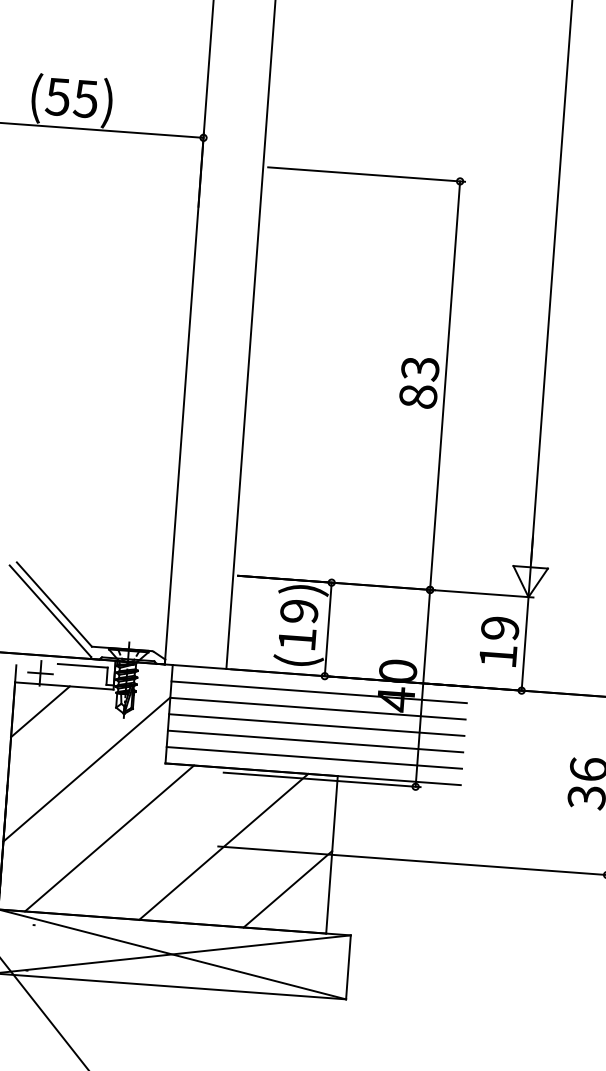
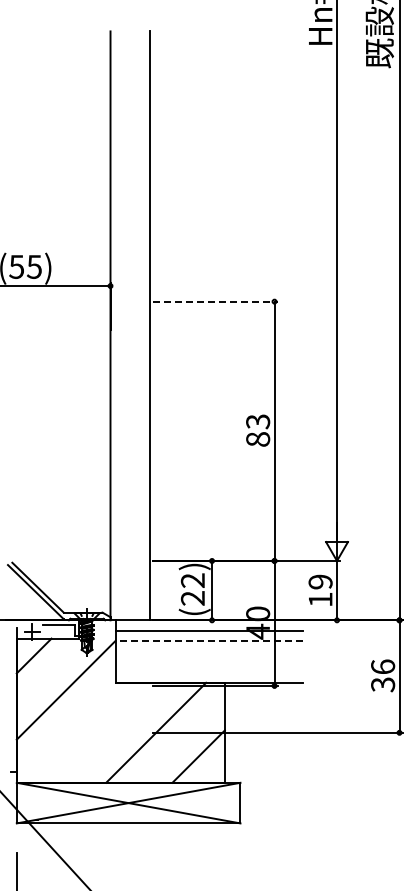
line: (367, 174) -> (215, 301), solid -> dashed
text: (297, 625) -> (192, 589), (19) -> (22)
line: (318, 709) -> (209, 641), solid -> dashed
line: (315, 724) -> (208, 651), removed
line: (314, 742) -> (208, 662), removed
line: (313, 757) -> (208, 672), removed
line: (109, 837) -> (83, 732), removed

